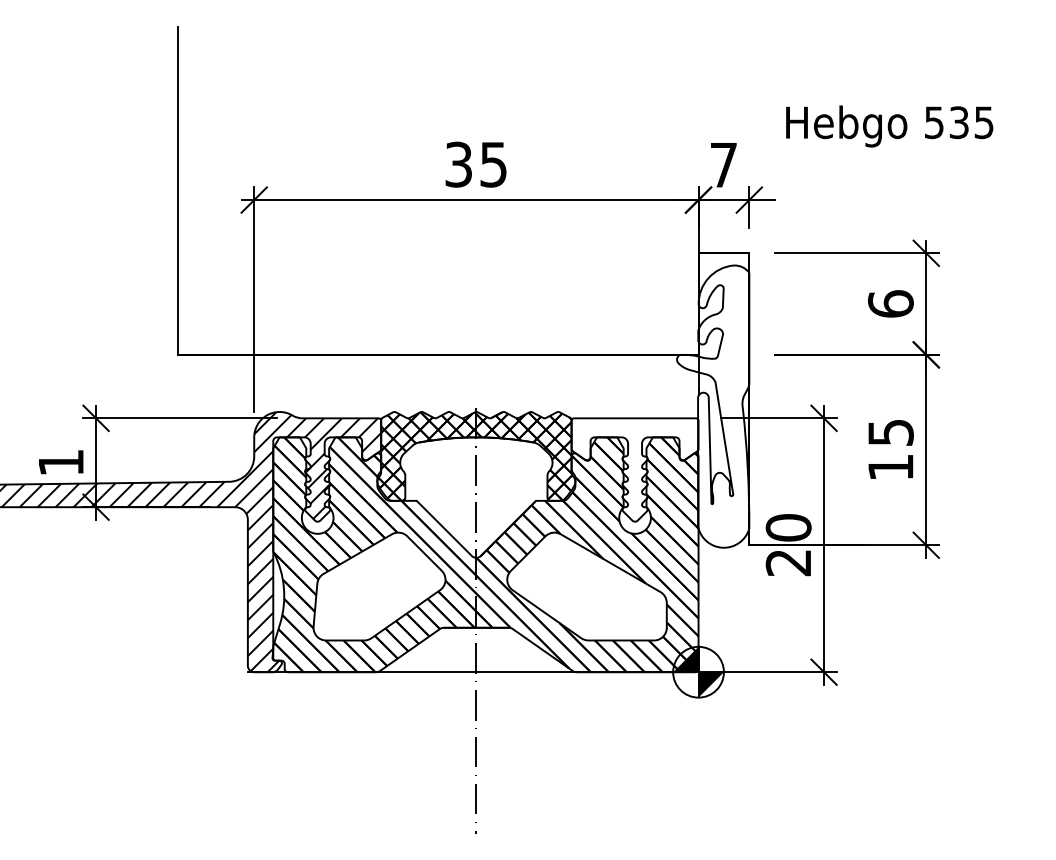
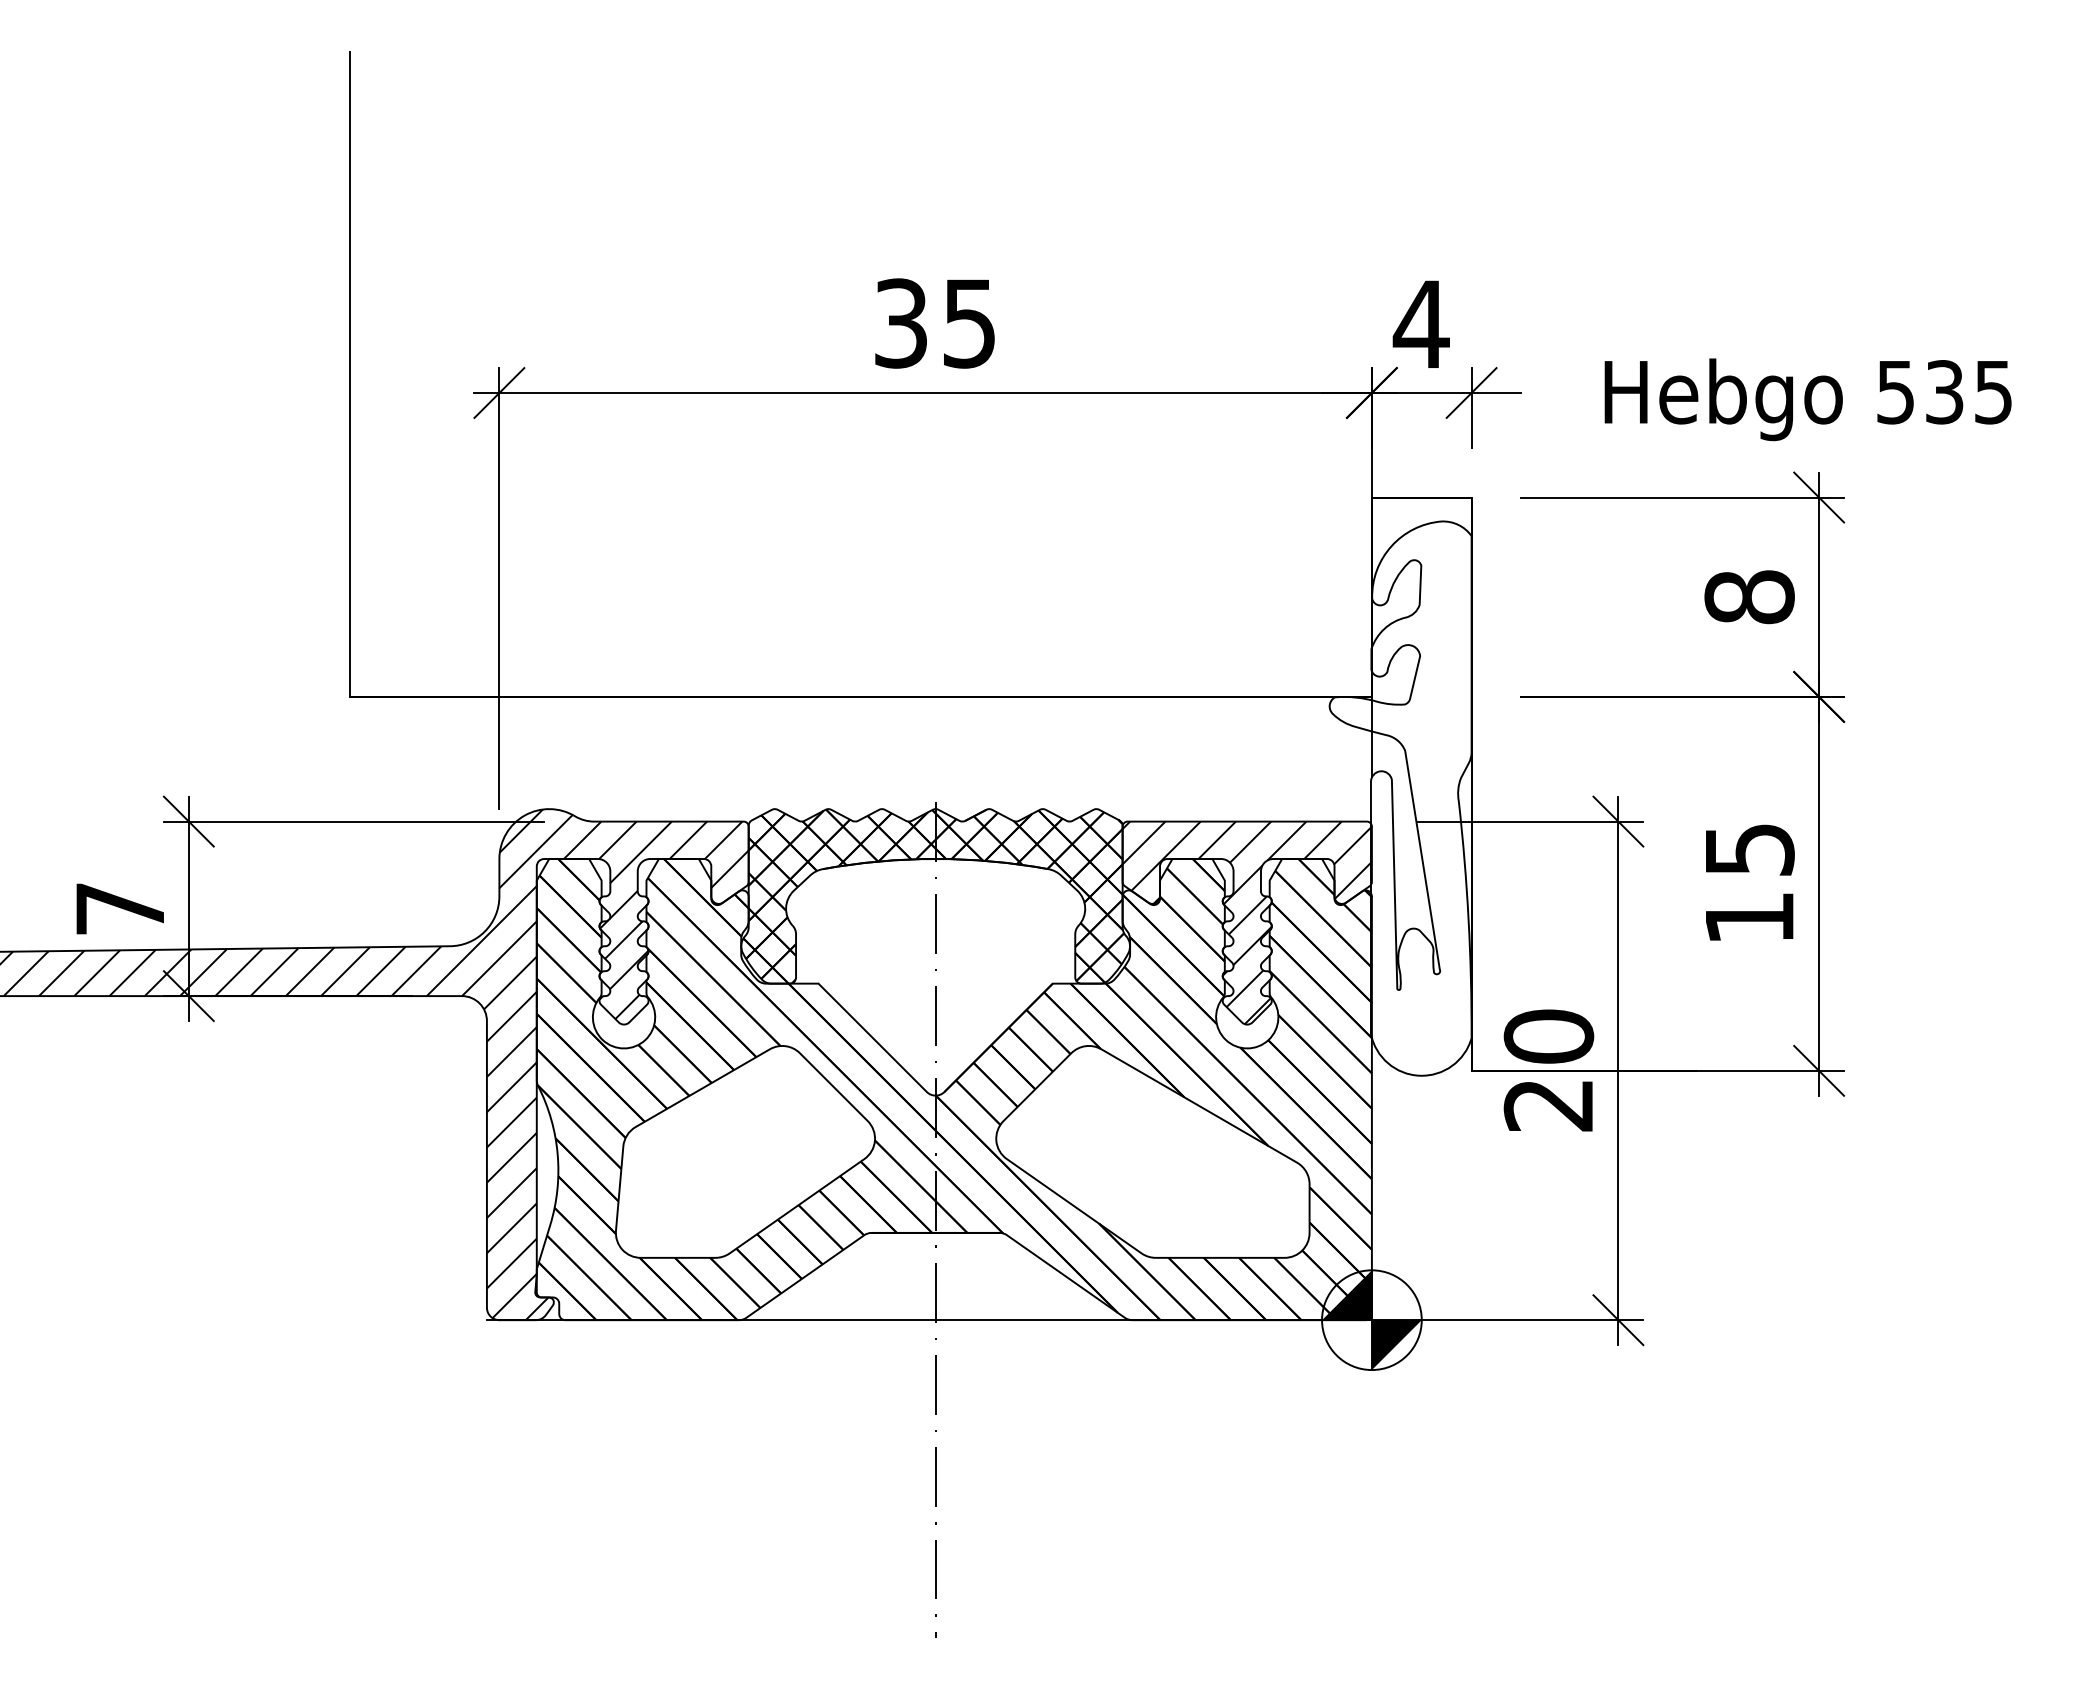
text: (889, 126) -> (1807, 399), moved
text: (723, 165) -> (1420, 325), 7 -> 4
text: (890, 303) -> (1748, 596), 6 -> 8
text: (61, 462) -> (120, 908), 1 -> 7
hatch: (634, 469) -> (1246, 922), added

